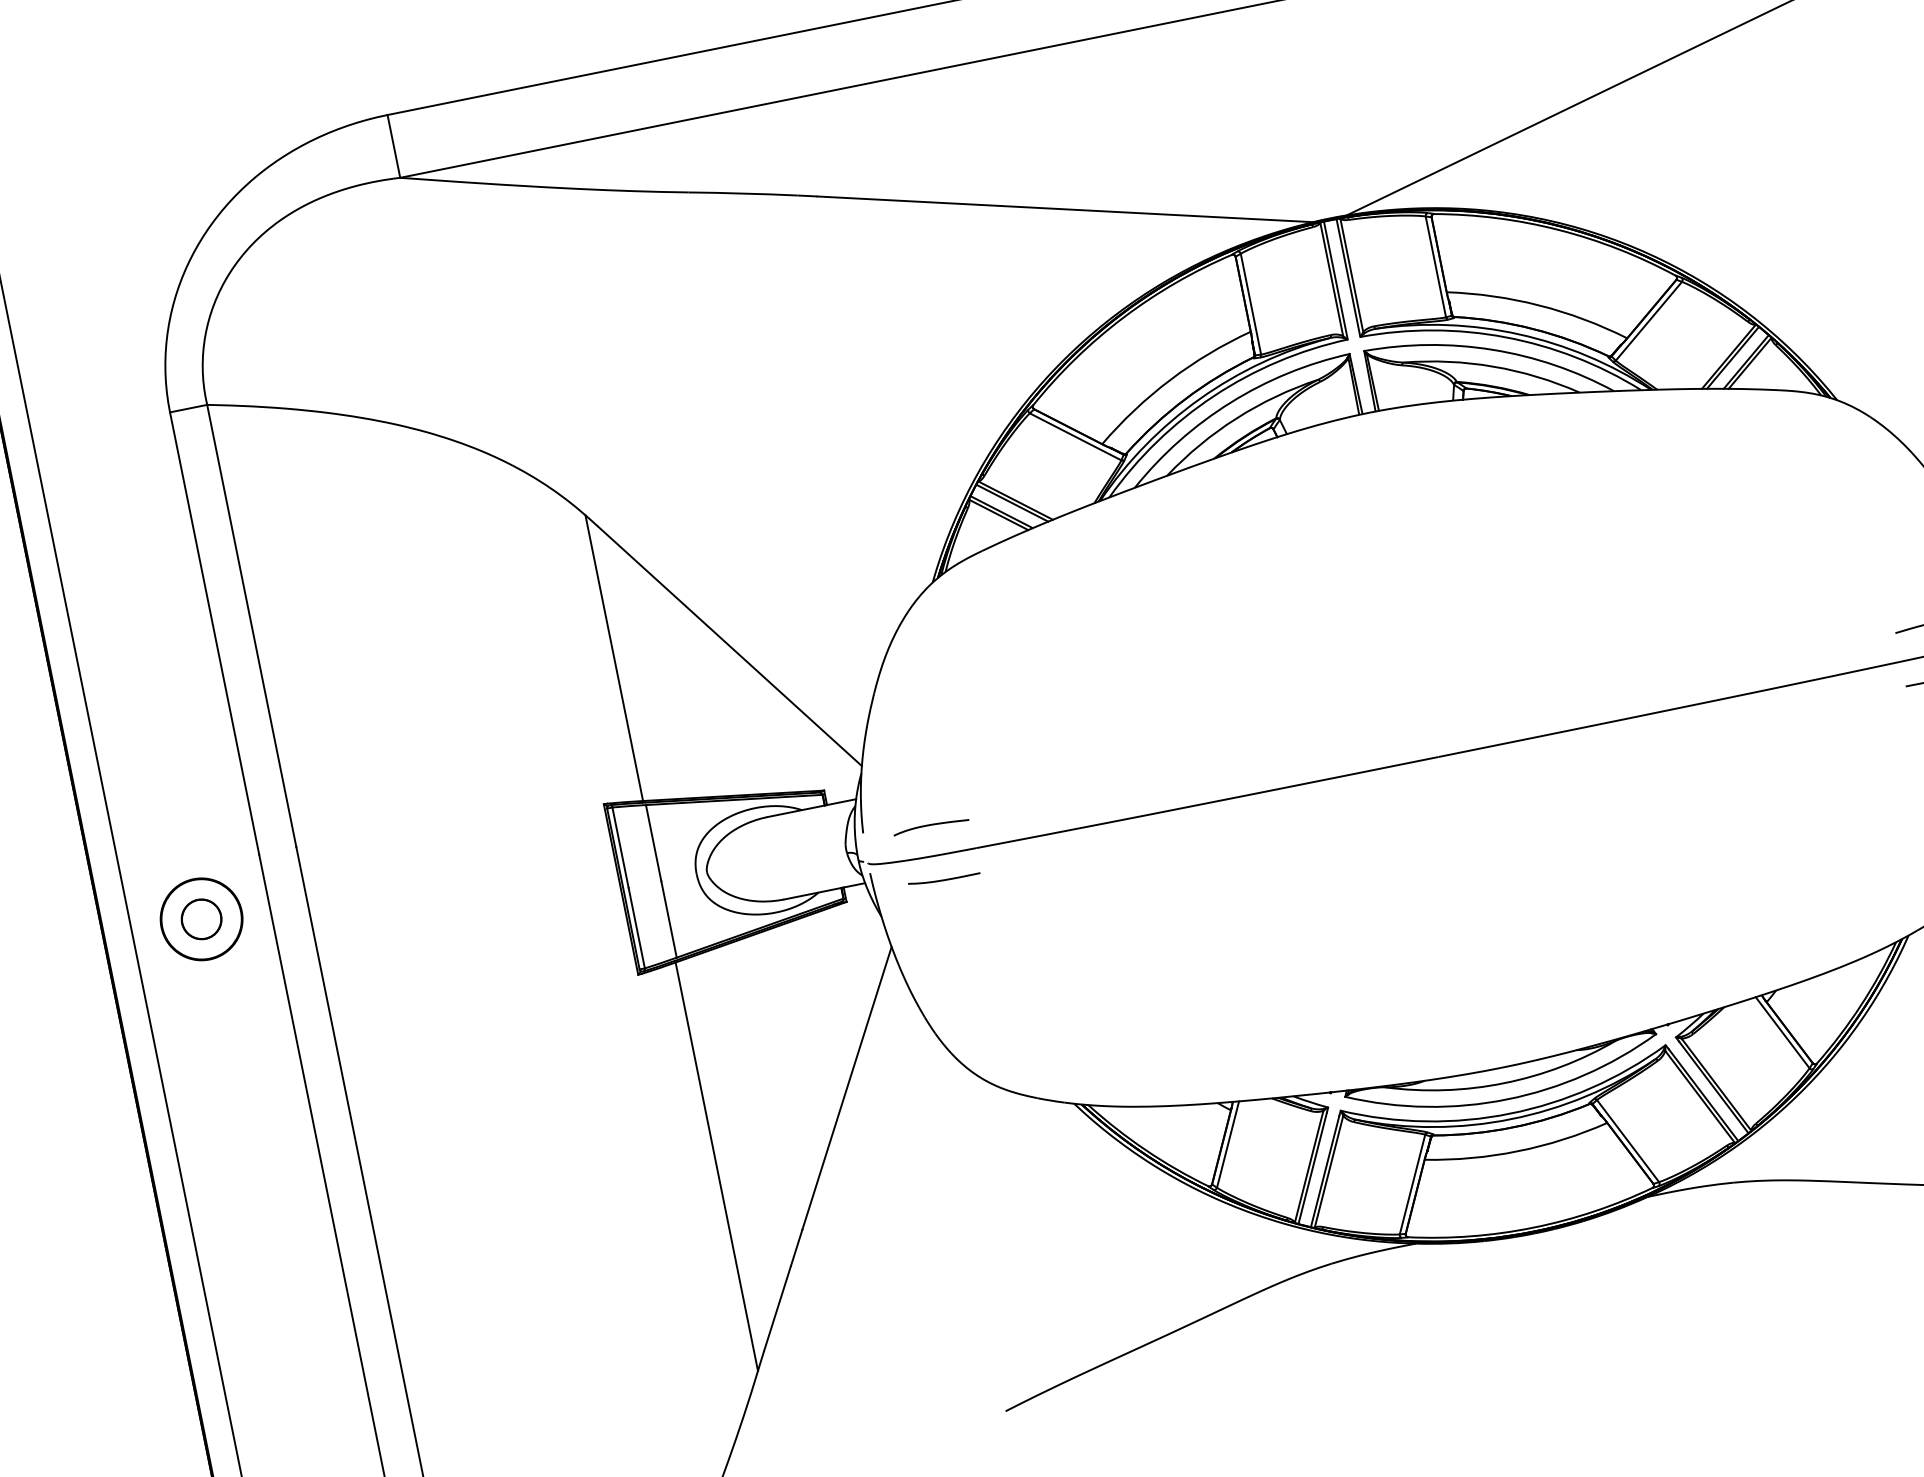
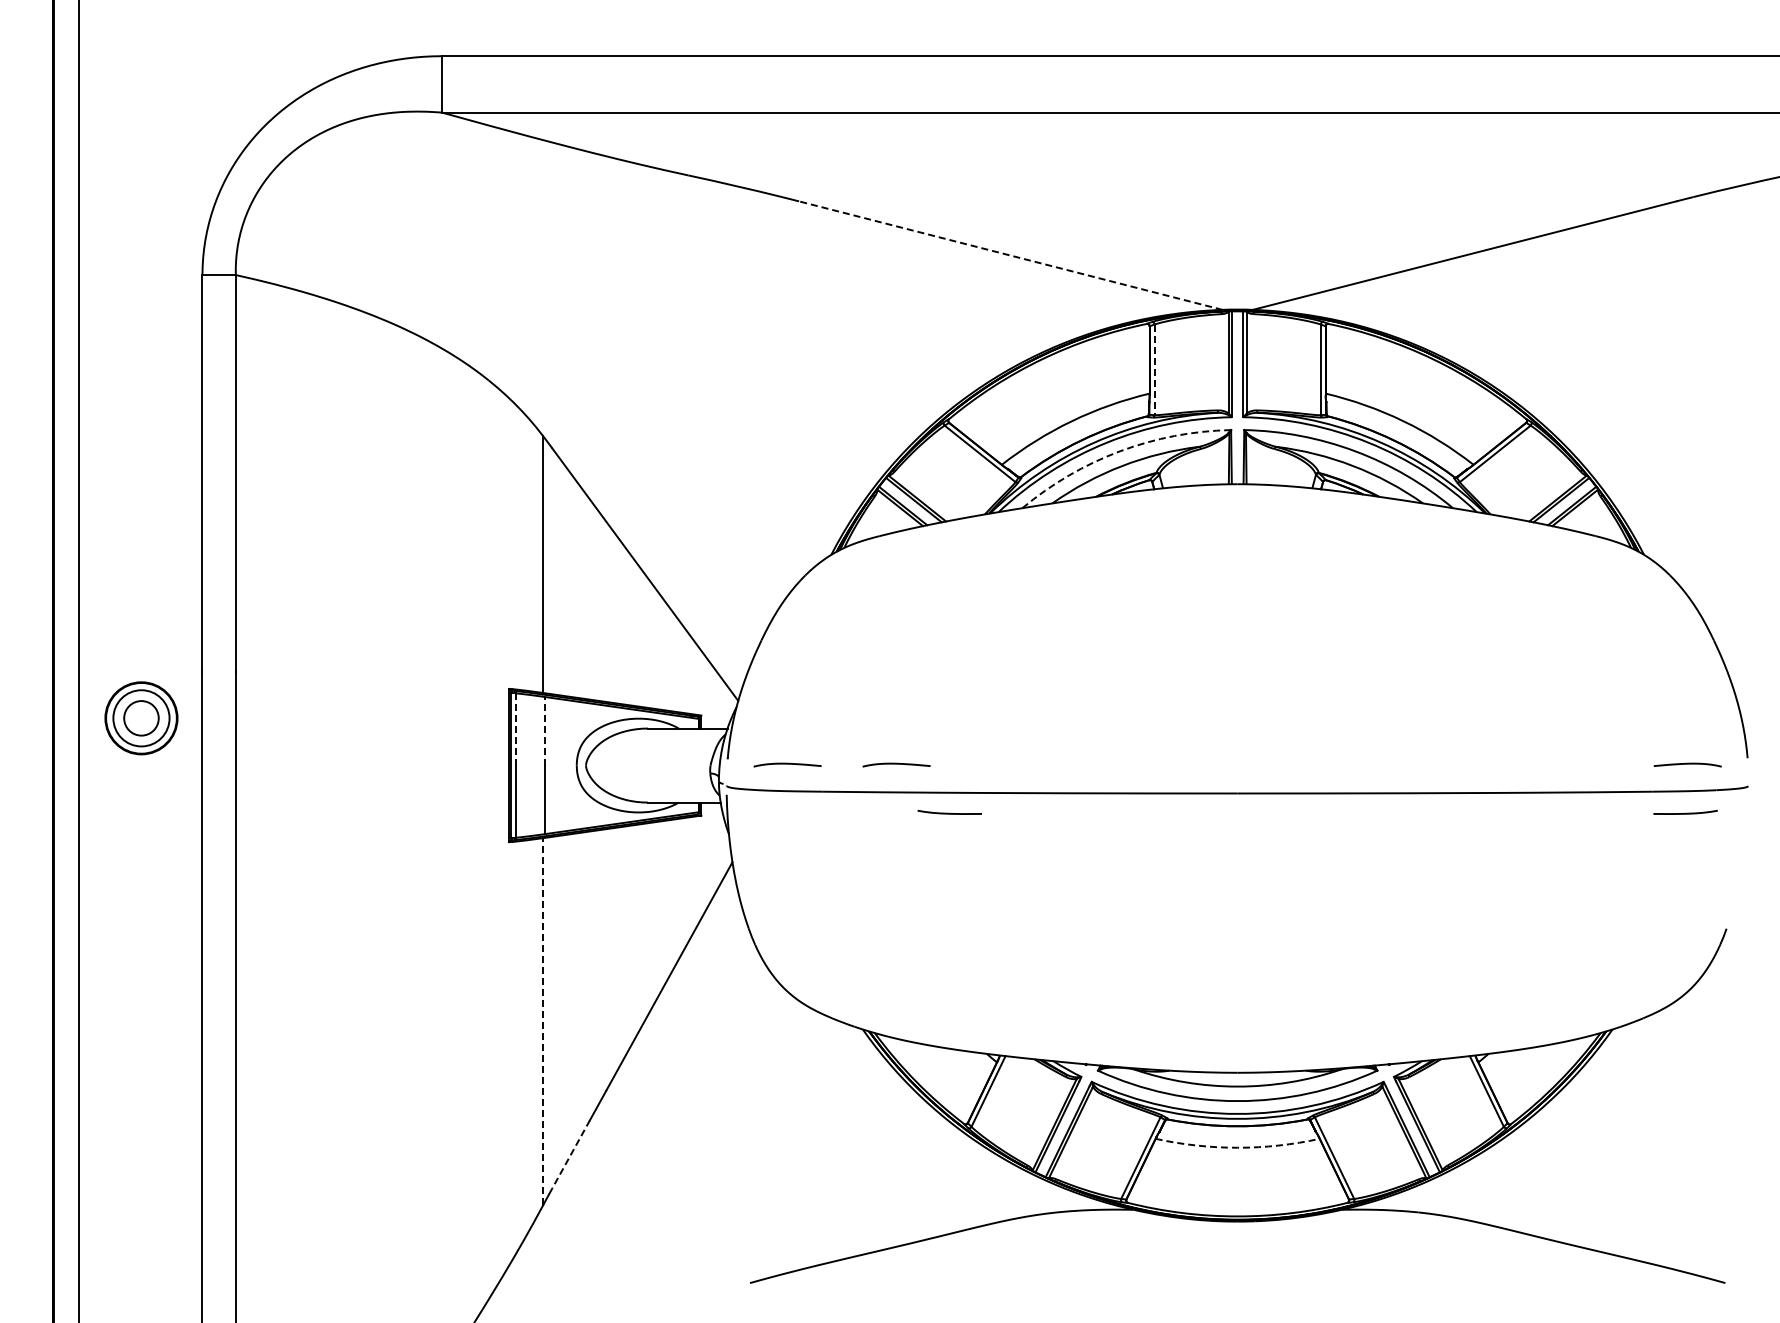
line: (1064, 209) -> (1010, 255), solid -> dashed
line: (1250, 304) -> (1154, 370), solid -> dashed
arc: (1231, 402) -> (1120, 451), solid -> dashed
curve: (1052, 801) -> (896, 764), added
line: (653, 842) -> (545, 730), solid -> dashed
line: (620, 847) -> (515, 729), solid -> dashed
curve: (943, 878) -> (949, 812), moved
circle: (201, 918) -> (141, 717), size x1.6
arc: (1517, 1151) -> (1237, 1147), solid -> dashed
line: (717, 1166) -> (543, 1021), solid -> dashed
line: (776, 1308) -> (570, 1154), solid -> dashed

